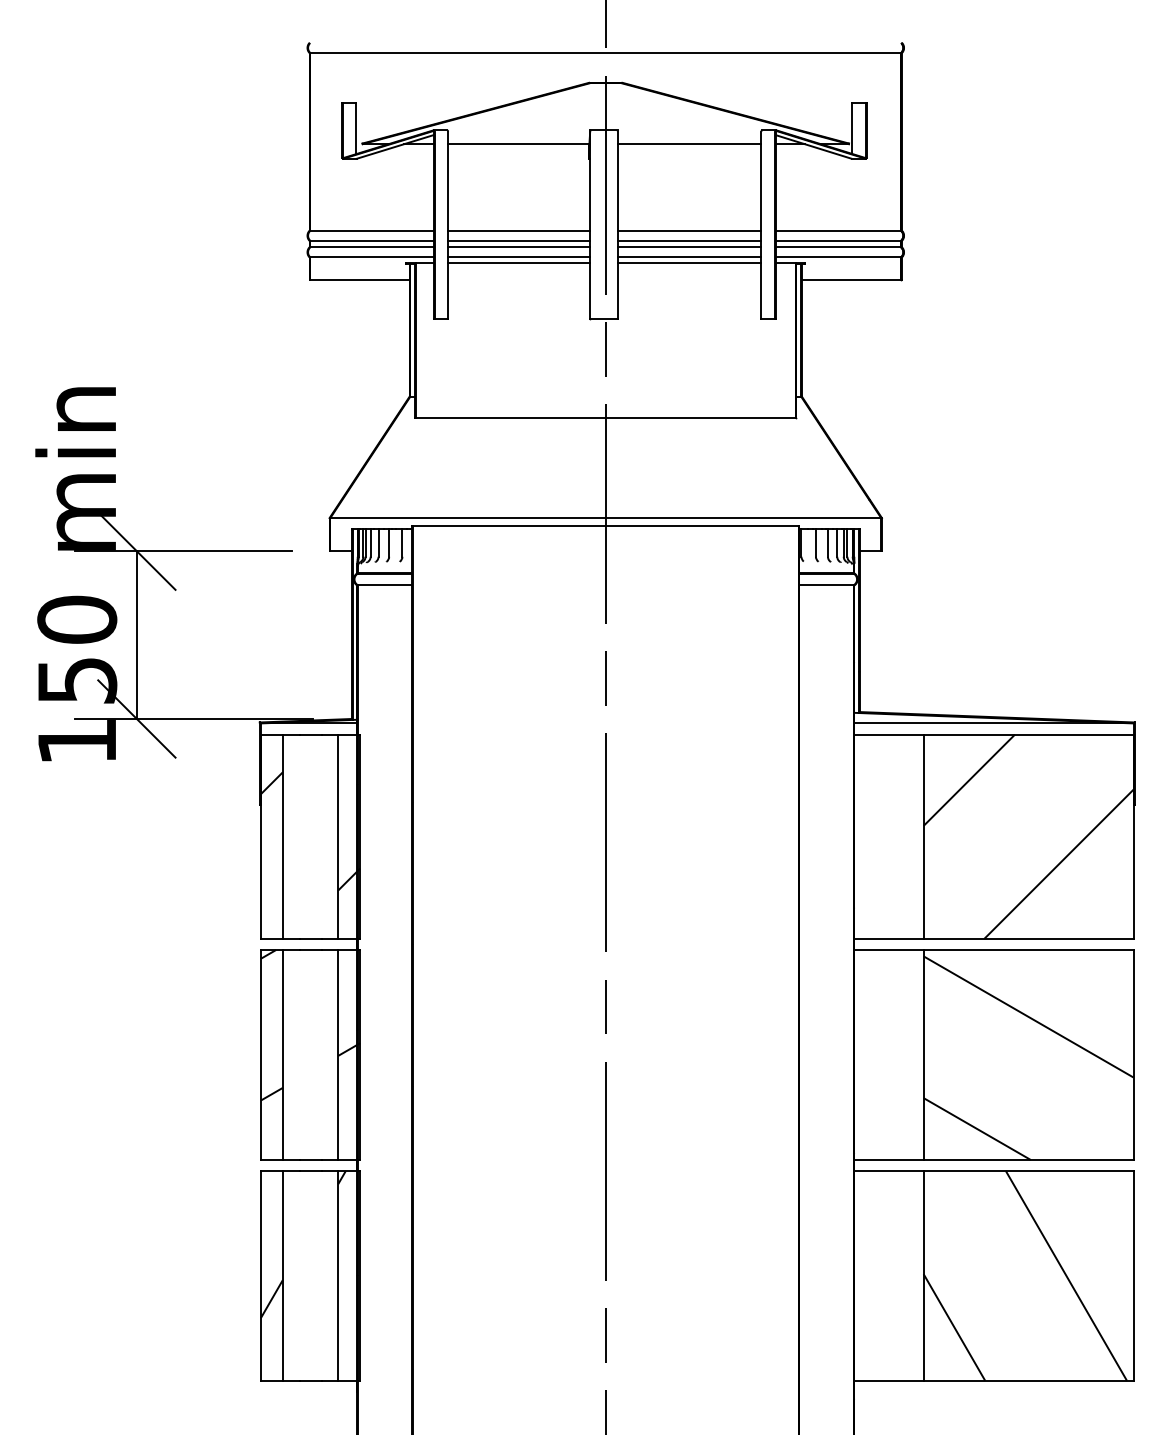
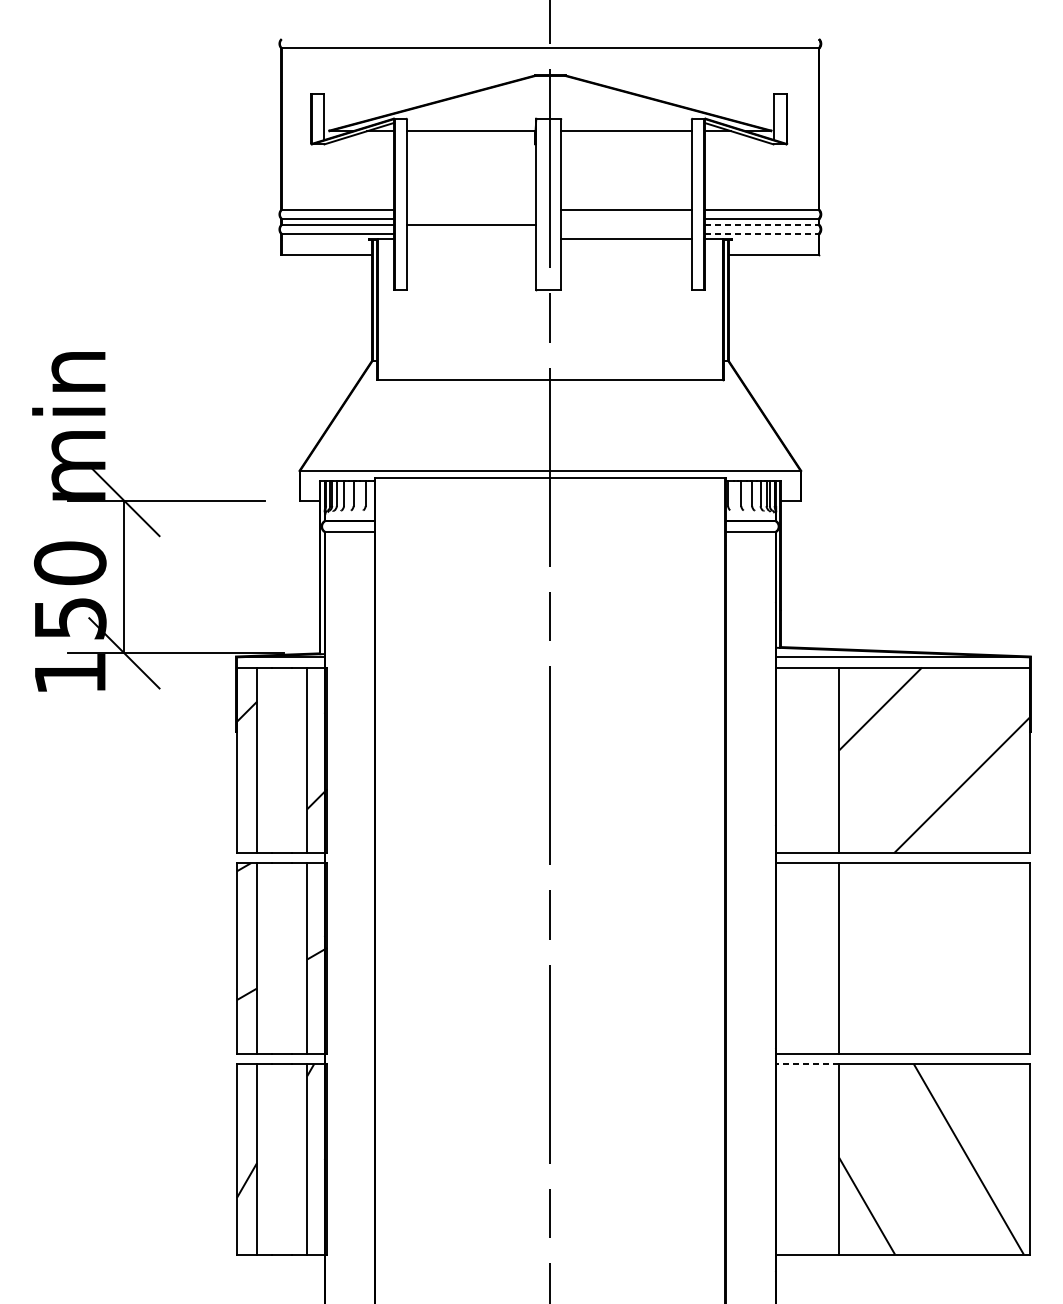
line: (519, 230) -> (471, 209), removed
line: (519, 240) -> (471, 218), removed
line: (689, 240) -> (626, 218), removed
line: (689, 247) -> (626, 225), removed
line: (838, 247) -> (761, 225), solid -> dashed
line: (519, 257) -> (471, 234), removed
line: (689, 257) -> (626, 234), removed
line: (838, 257) -> (761, 234), solid -> dashed
line: (519, 263) -> (471, 239), removed
hatch: (1028, 1057) -> (934, 960), removed
line: (889, 1171) -> (808, 1064), solid -> dashed

